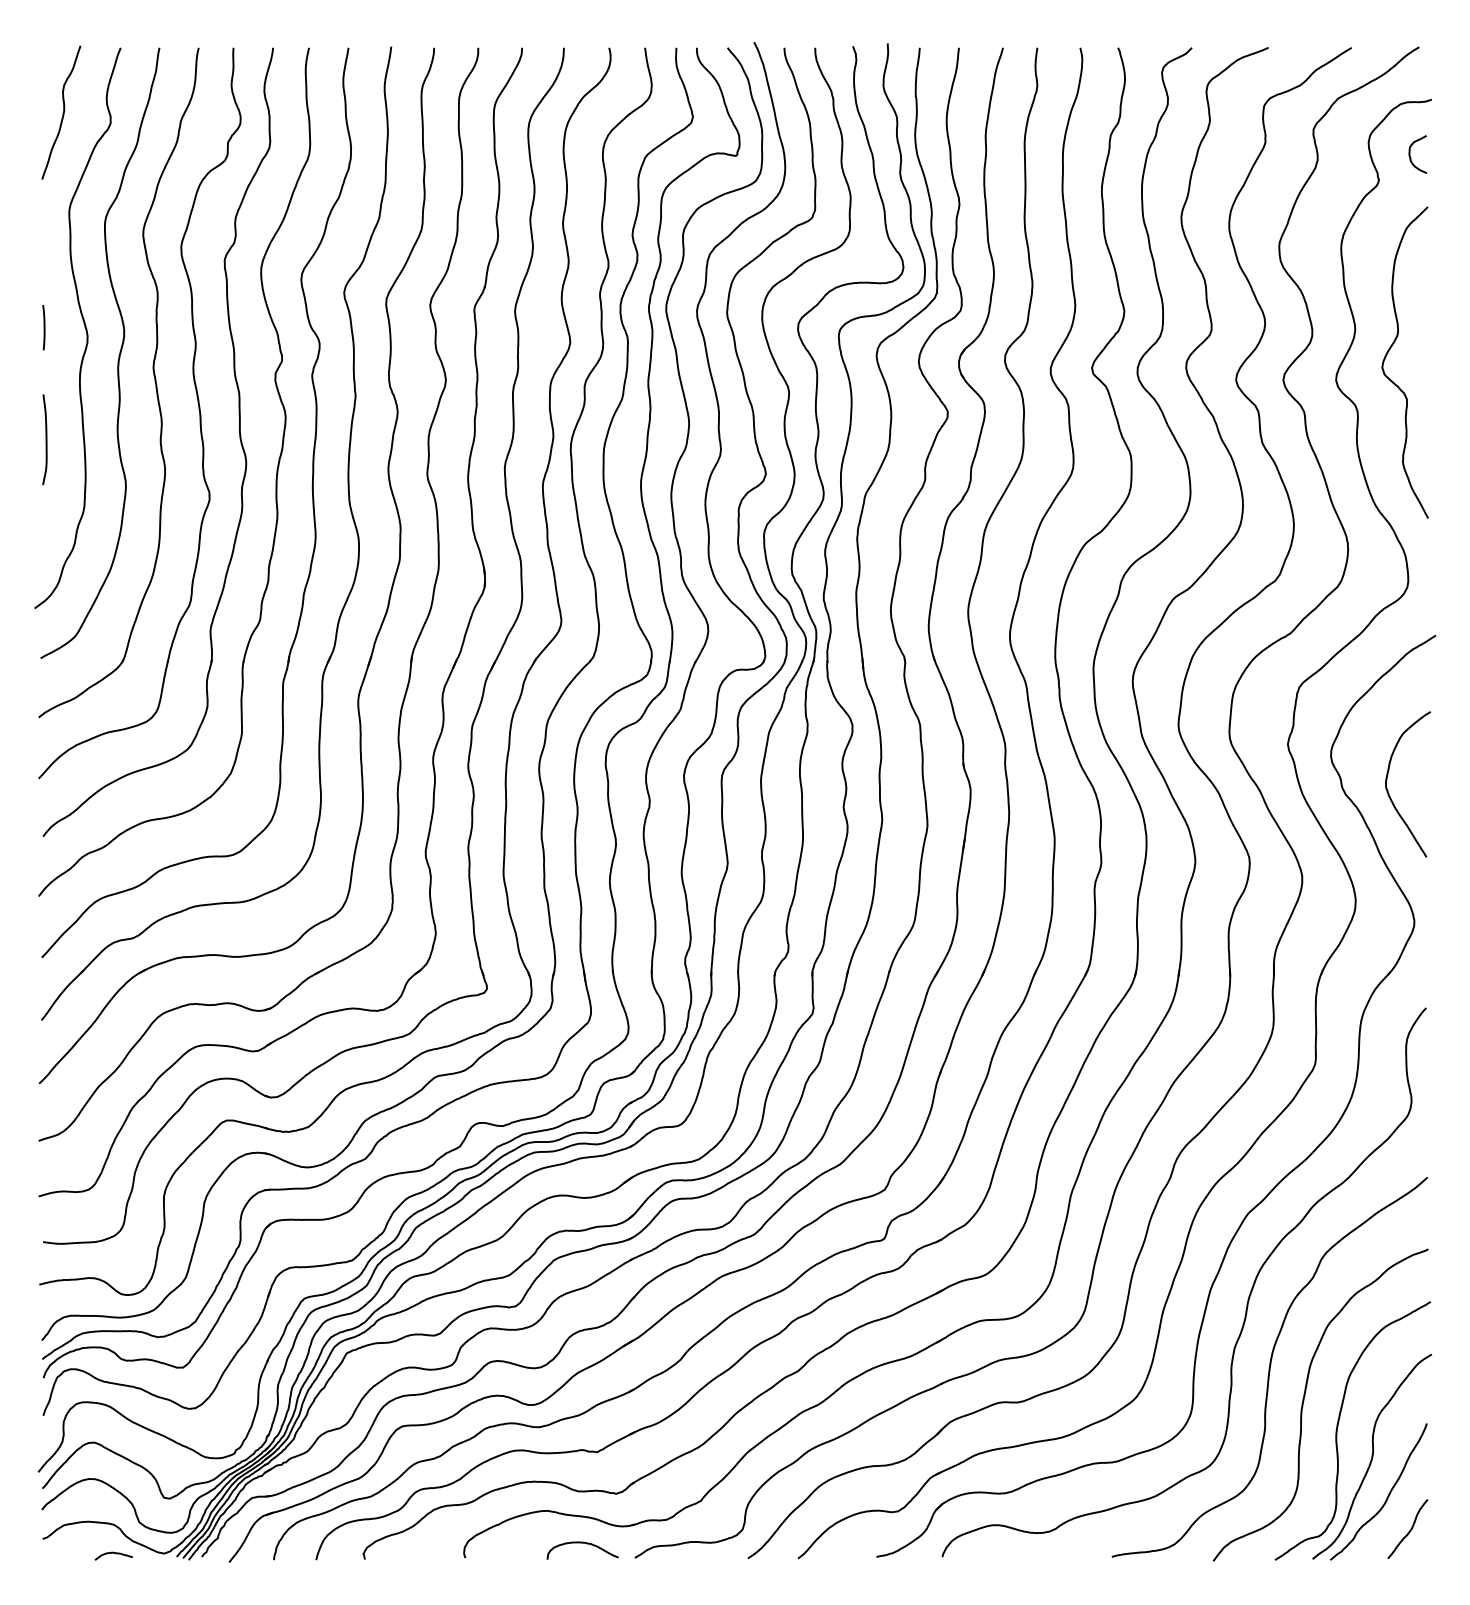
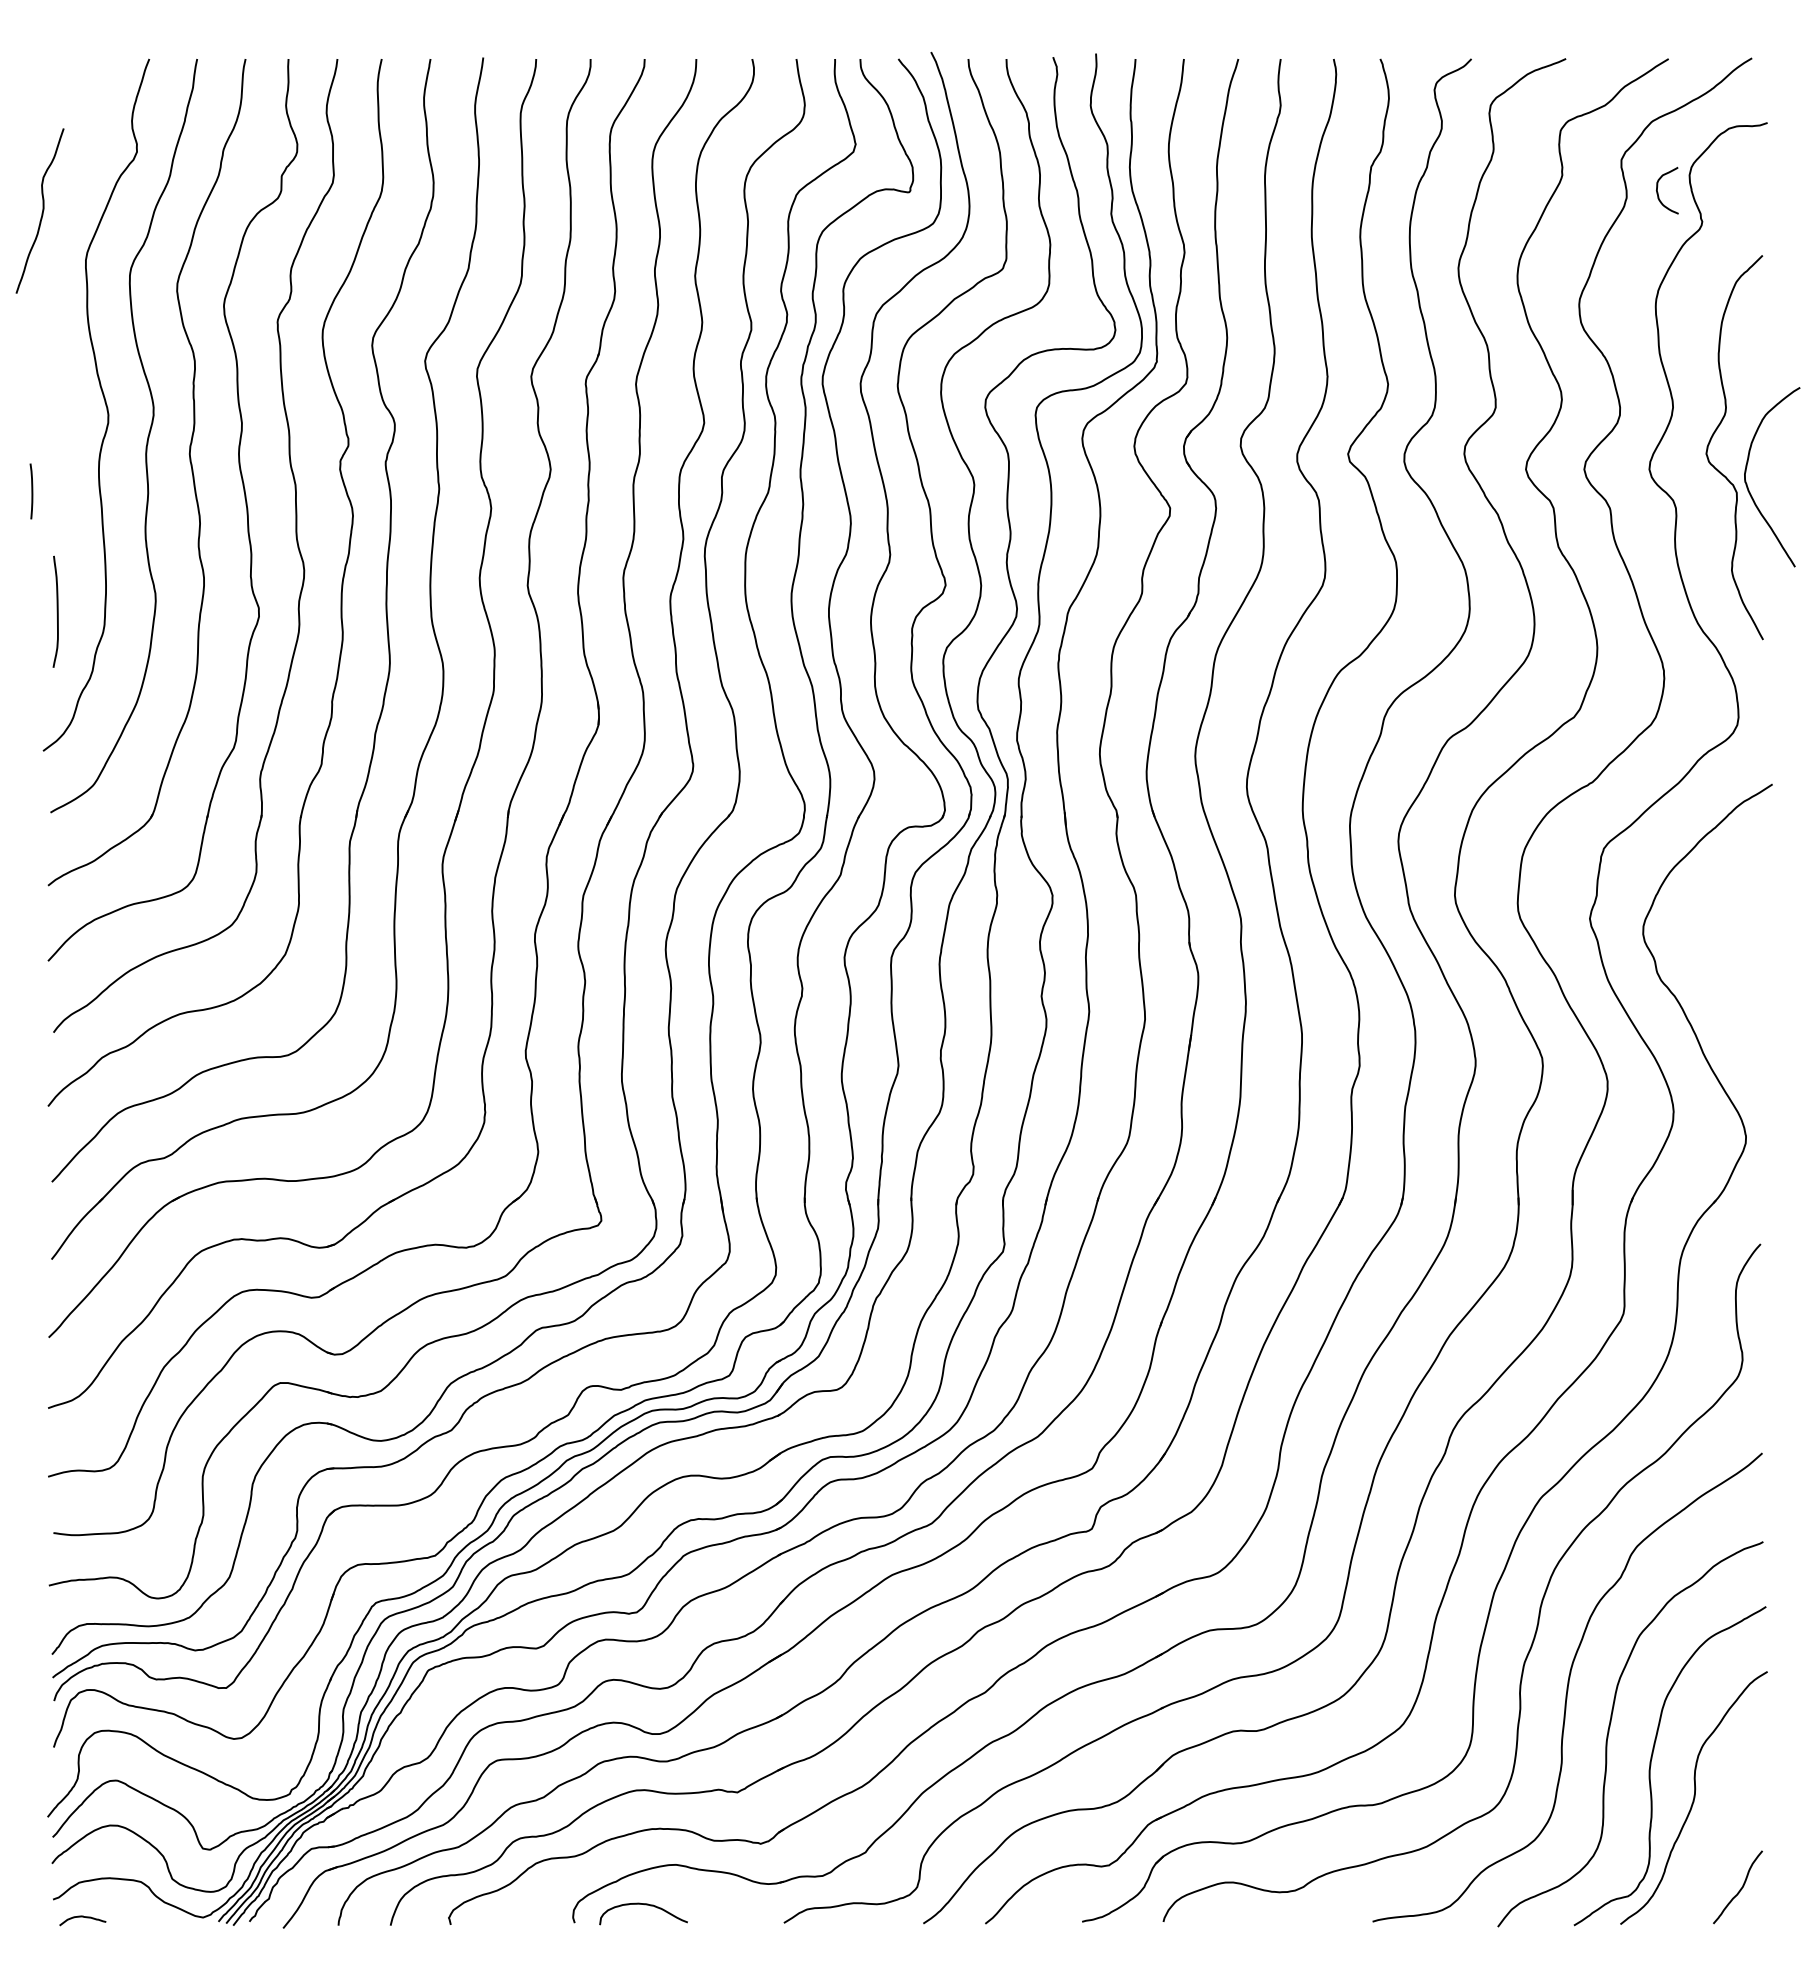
curve: (62, 113) -> (41, 212), moved
curve: (1410, 155) -> (1658, 192), moved
curve: (43, 327) -> (31, 491), moved
curve: (45, 439) -> (56, 611), moved
curve: (1388, 789) -> (1747, 483), moved
curve: (1388, 1495) -> (1713, 1845), removed
curve: (583, 1543) -> (644, 1905), moved
curve: (113, 1553) -> (82, 1917), moved

